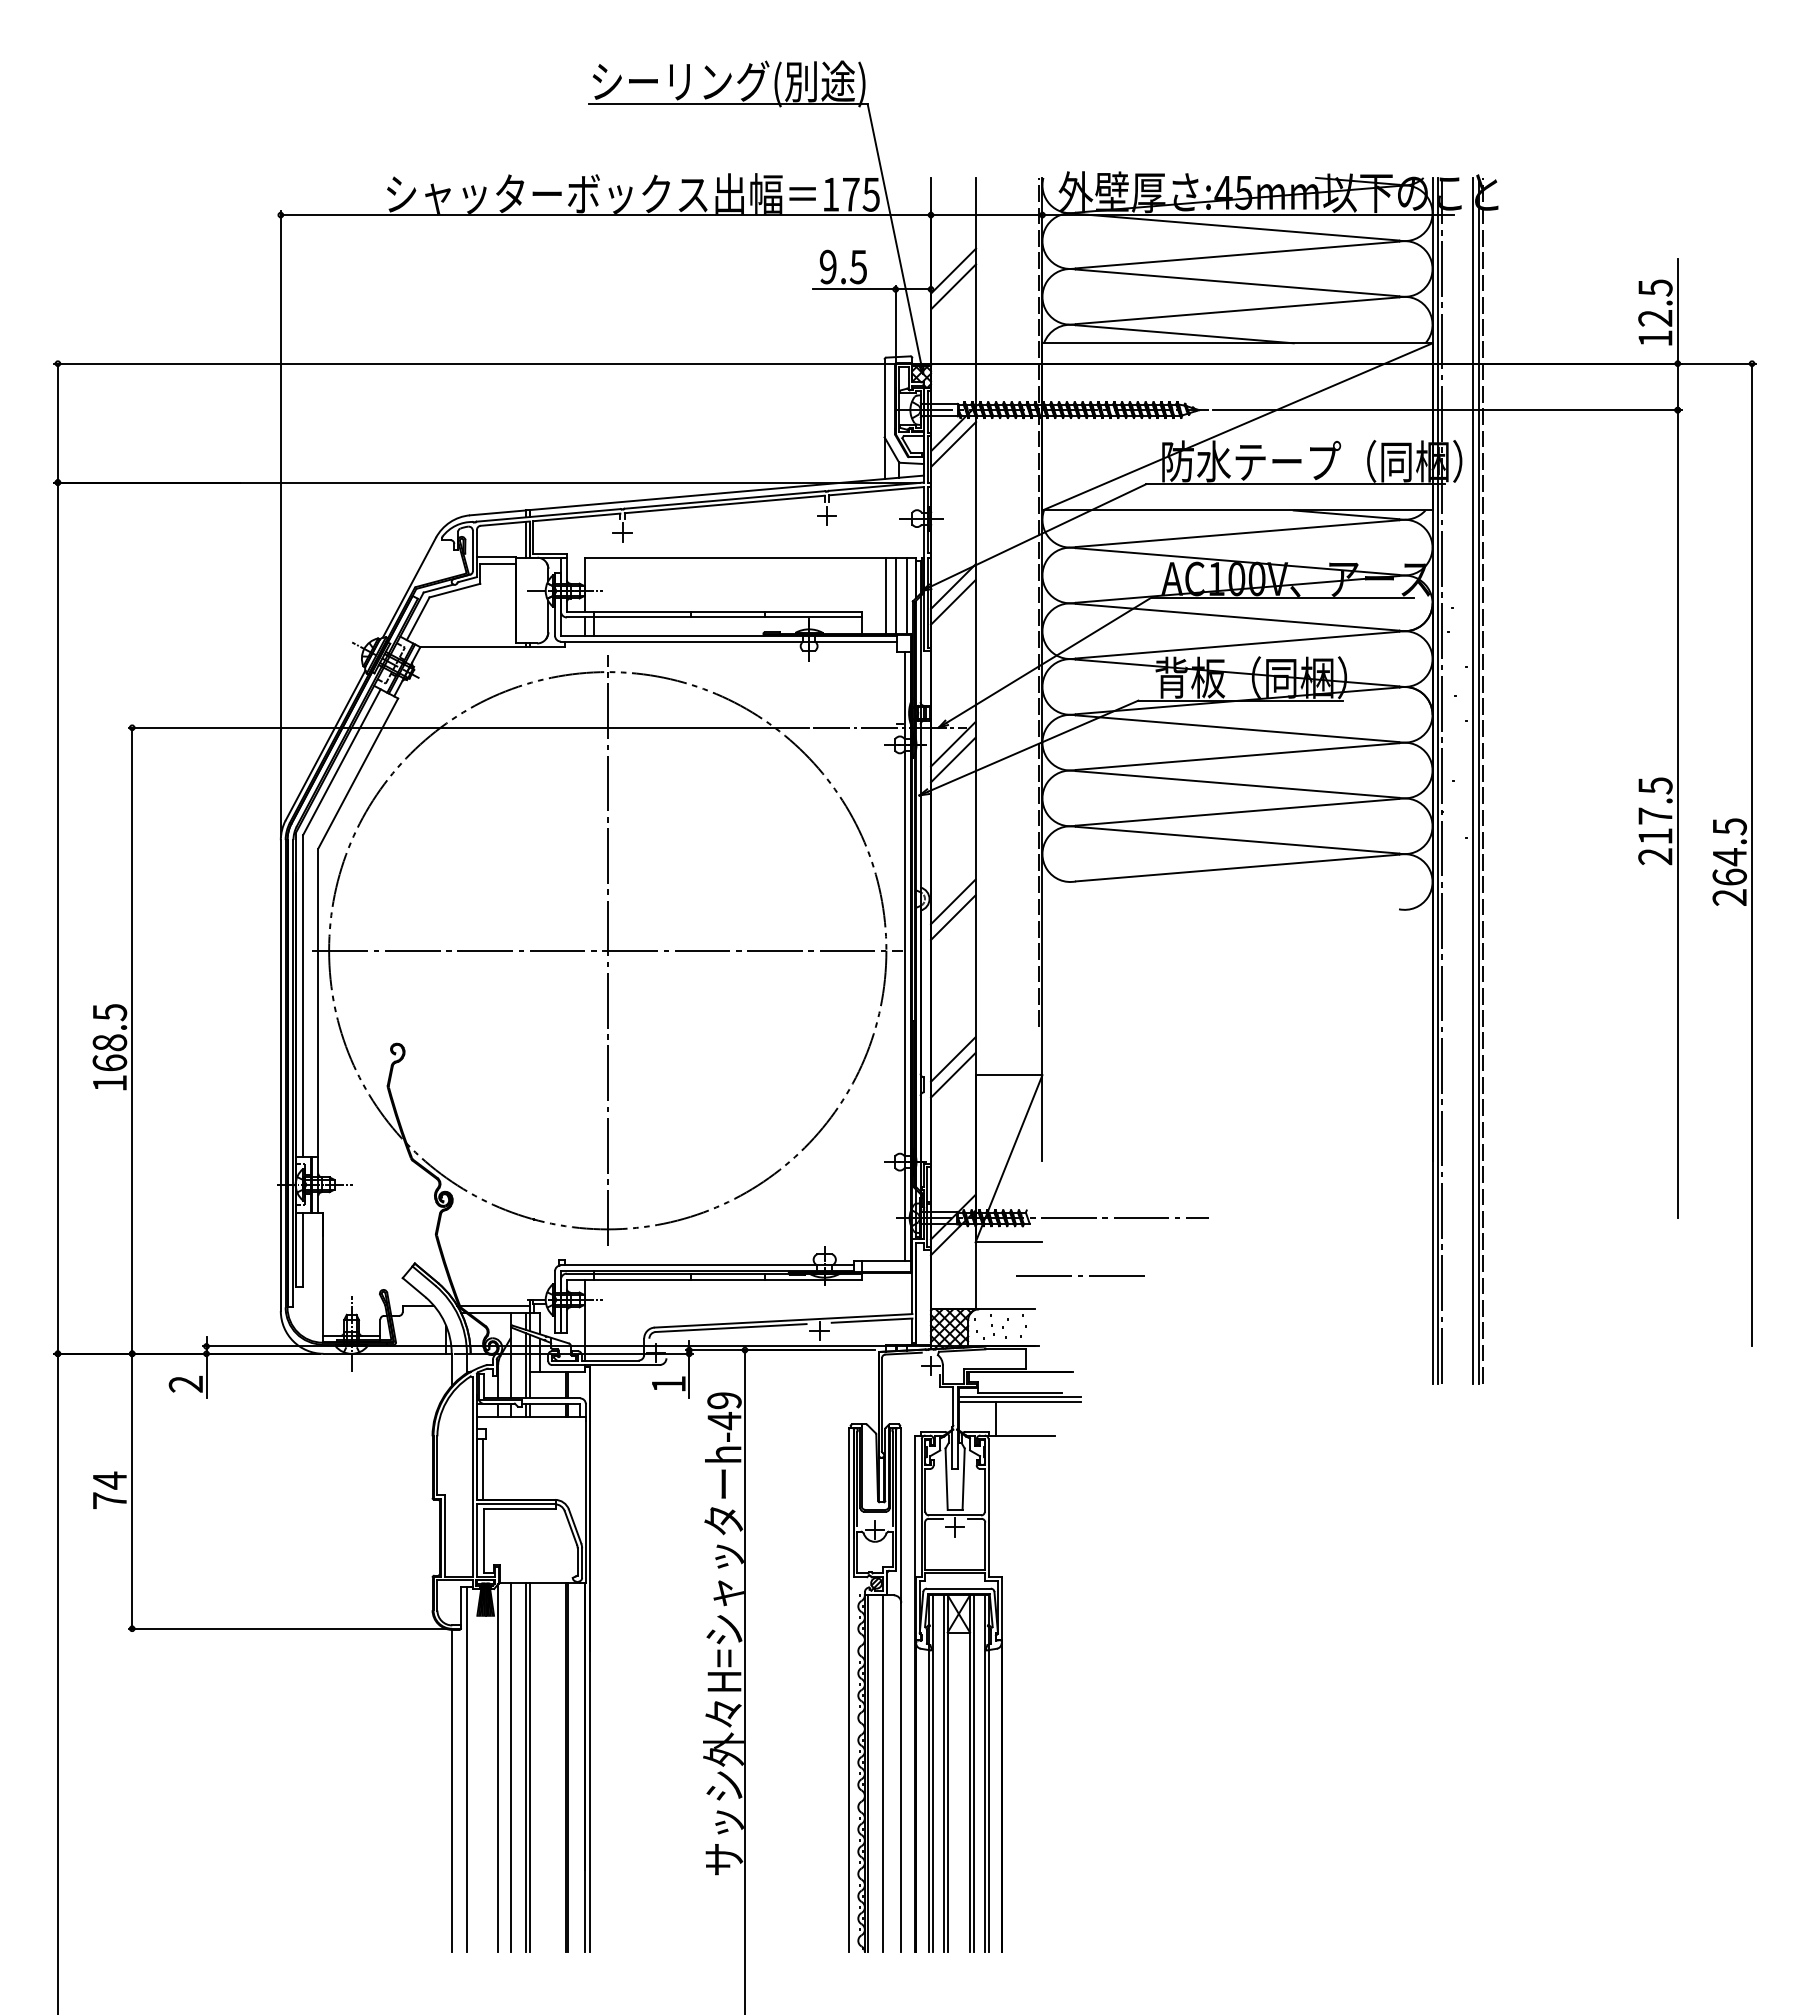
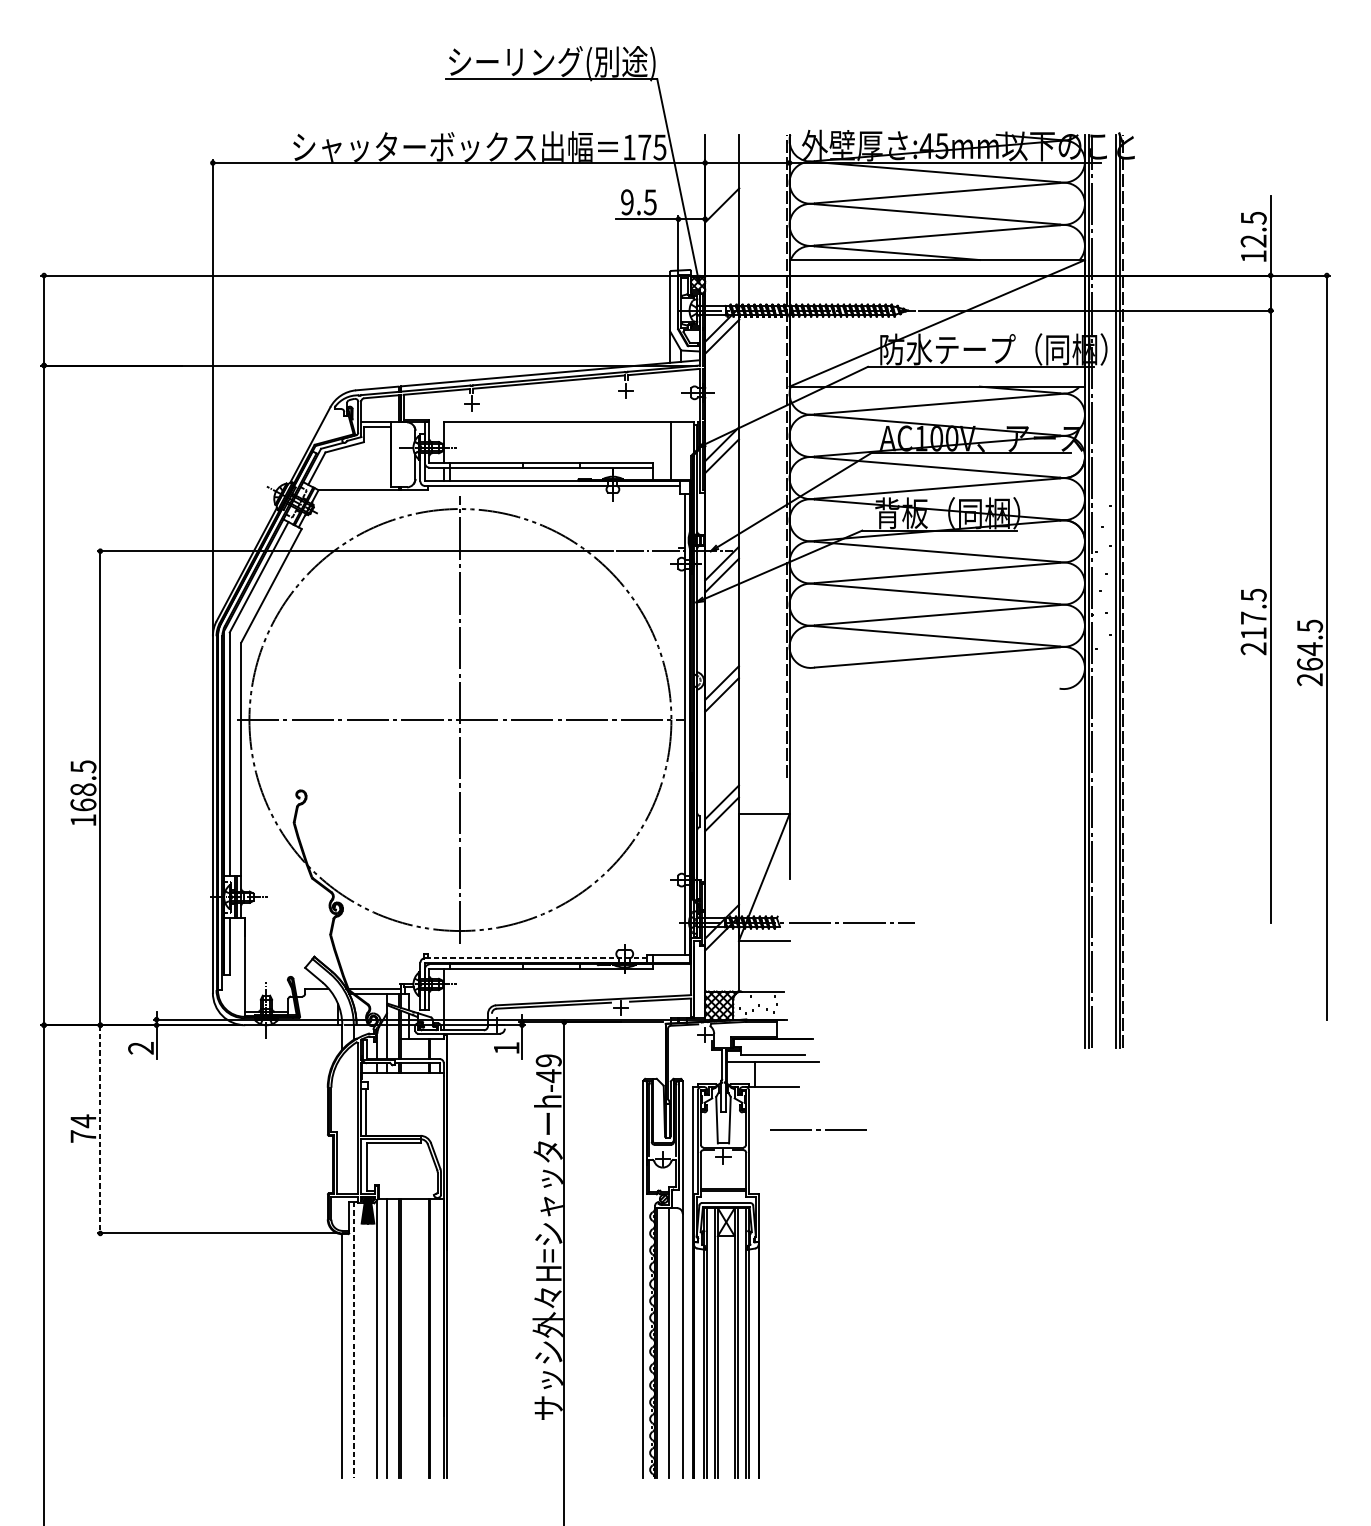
line: (953, 286) -> (722, 217), removed
line: (895, 595) -> (678, 451), removed
line: (906, 595) -> (686, 451), removed
line: (707, 1265) -> (535, 958), solid -> dashed
line: (1080, 1275) -> (818, 1130), moved
line: (1020, 1396) -> (772, 1057), removed
line: (132, 1491) -> (100, 1129), solid -> dashed
line: (466, 1770) -> (353, 1340), solid -> dashed

